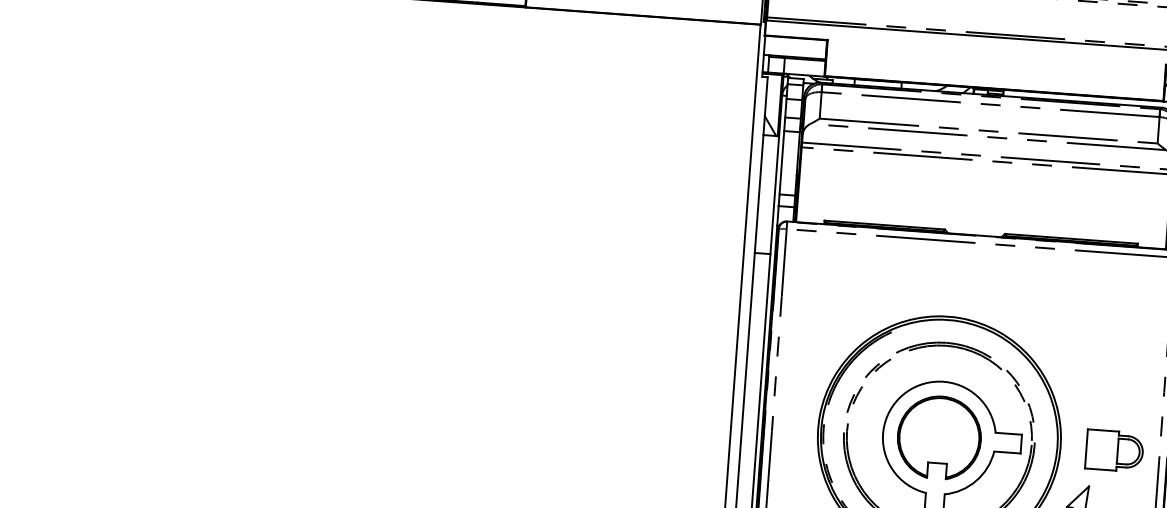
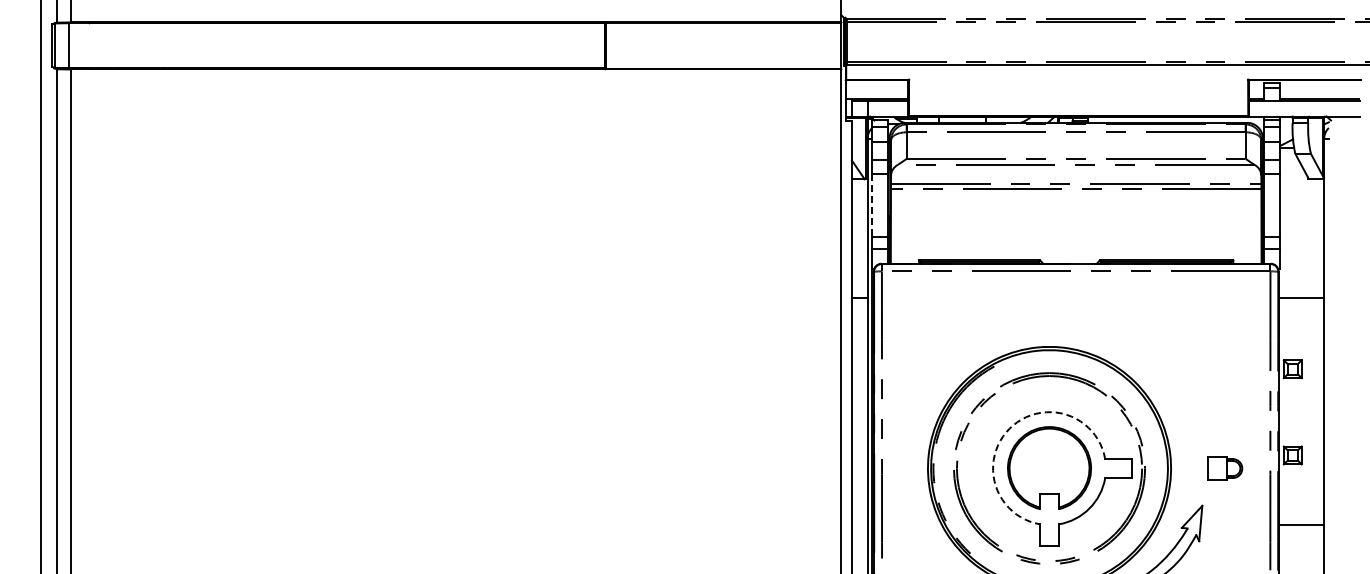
line: (782, 162) -> (872, 205), solid -> dashed
arc: (902, 395) -> (1009, 428), solid -> dashed
part: (1114, 450) -> (1225, 468), size x0.6

